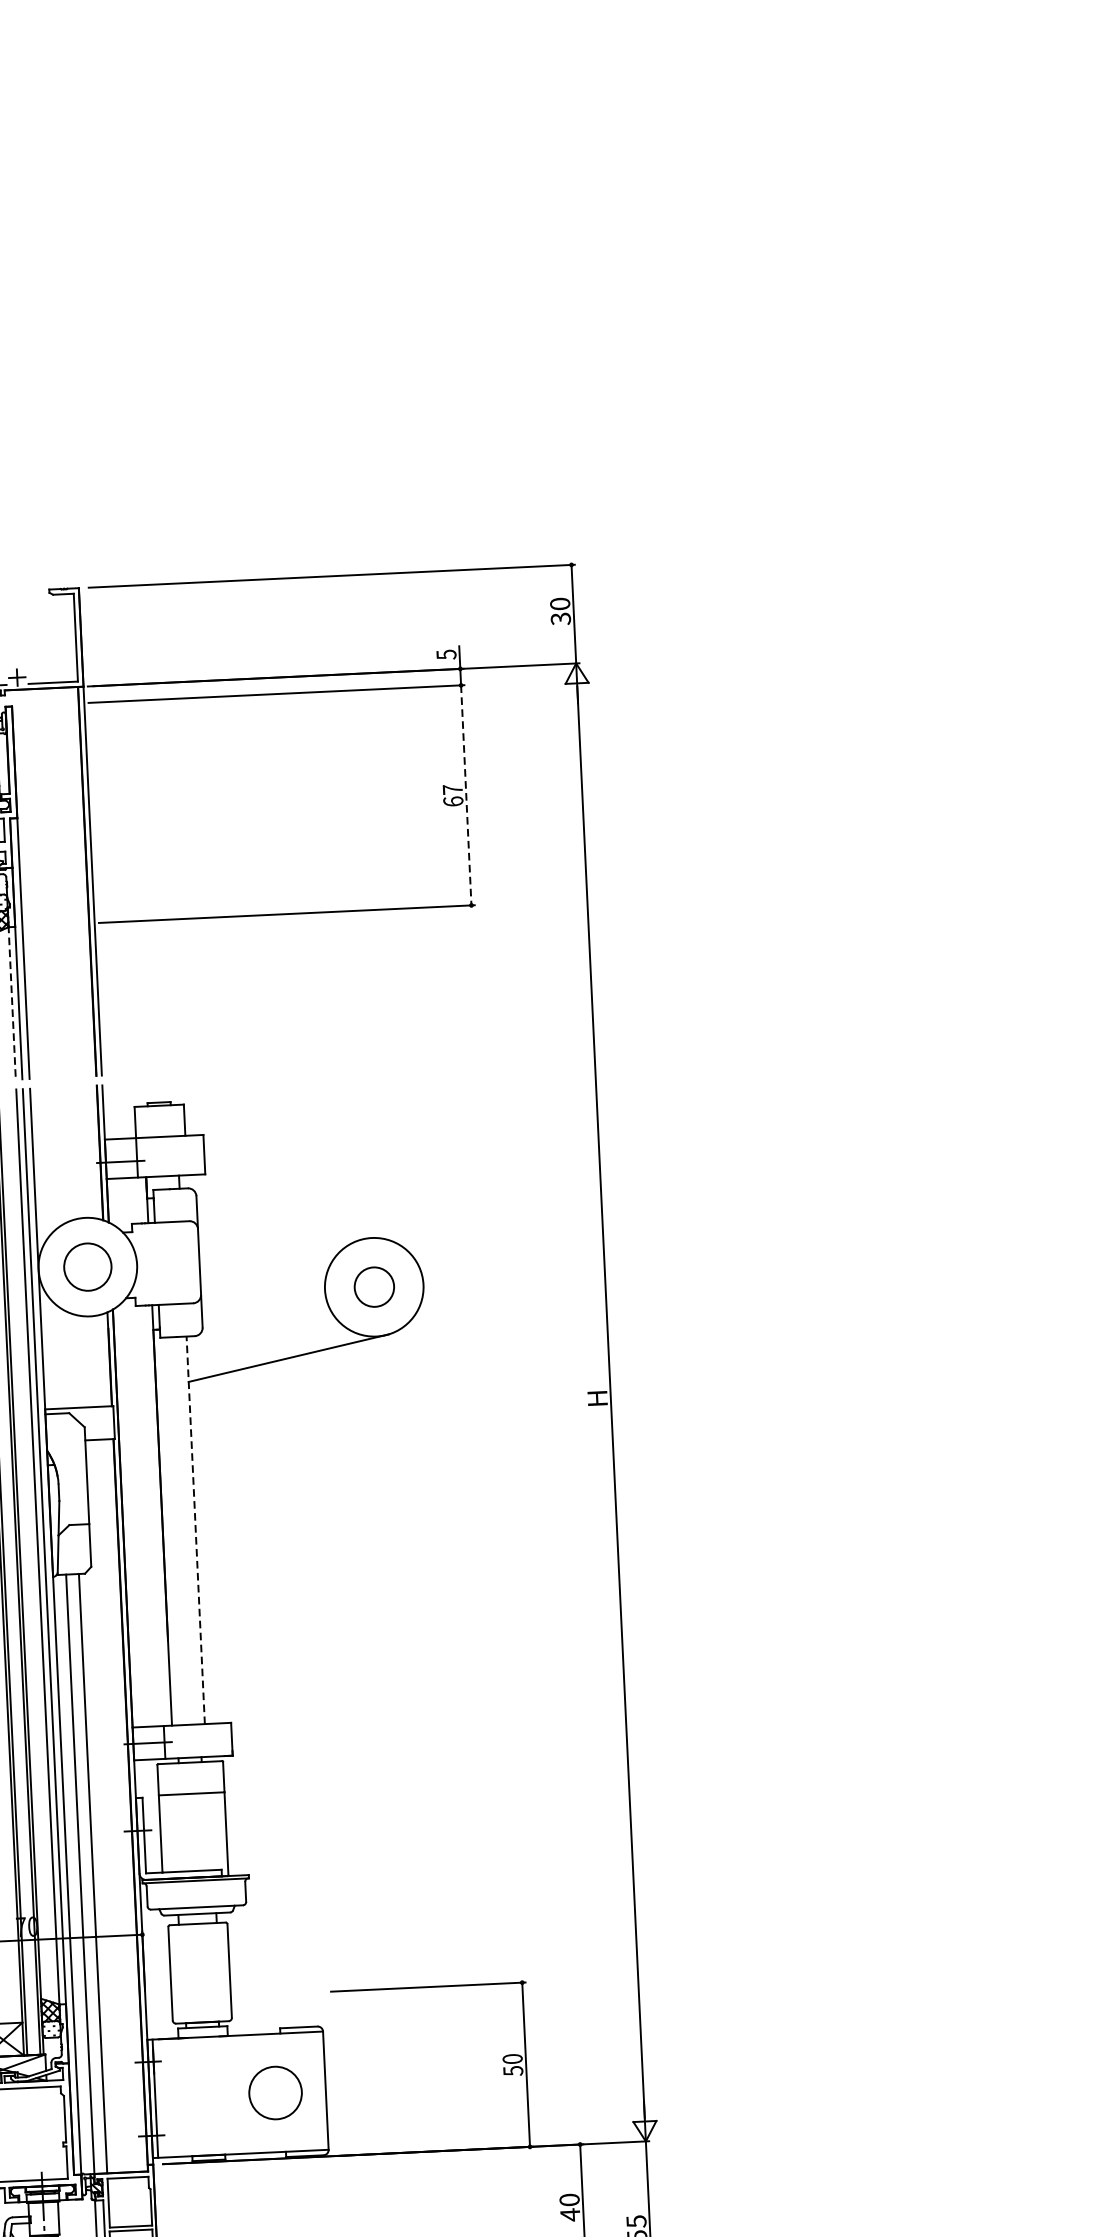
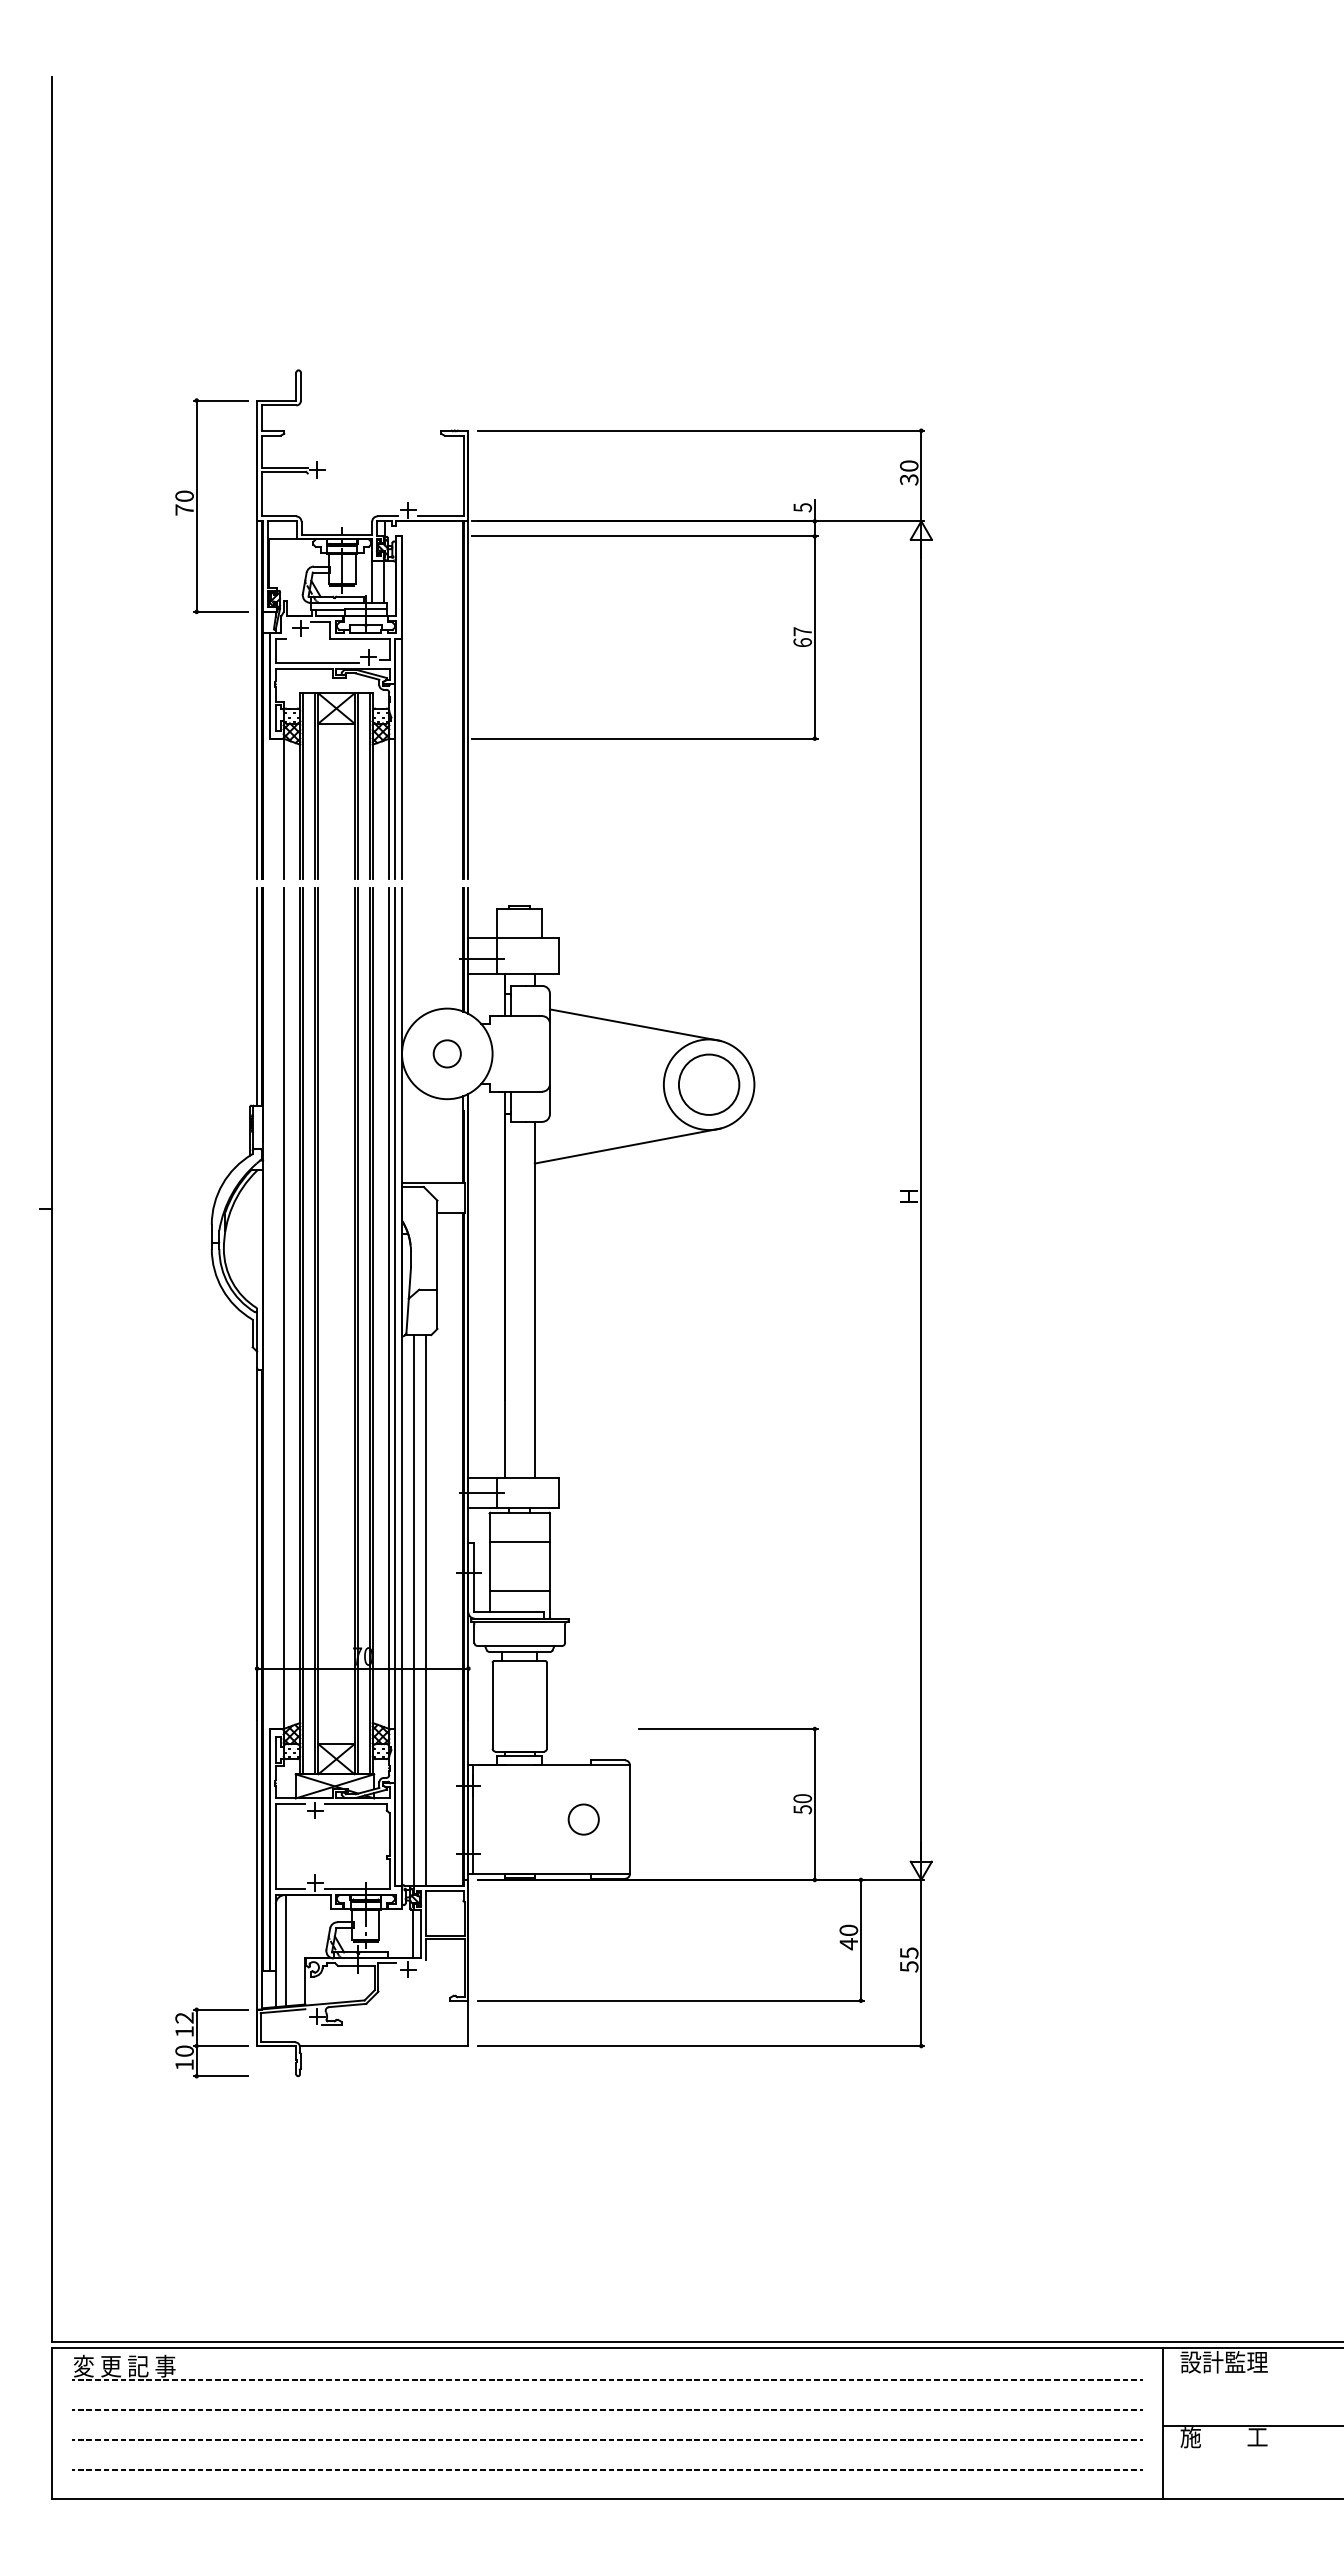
line: (465, 796) -> (814, 638), dashed -> solid
line: (12, 1002) -> (389, 807), dashed -> solid
line: (291, 1225) -> (635, 1024), added
circle: (86, 1266) -> (446, 1053), size x0.62
circle: (374, 1286) -> (709, 1084), size x1.67
line: (195, 1529) -> (534, 1299), dashed -> solid
line: (193, 1847) -> (519, 1590), added
circle: (275, 2092) -> (583, 1819), size x0.62

